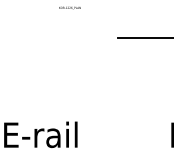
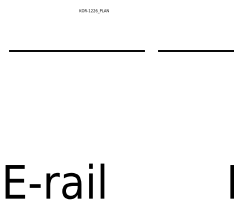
line: (57, 38) -> (77, 51), added

